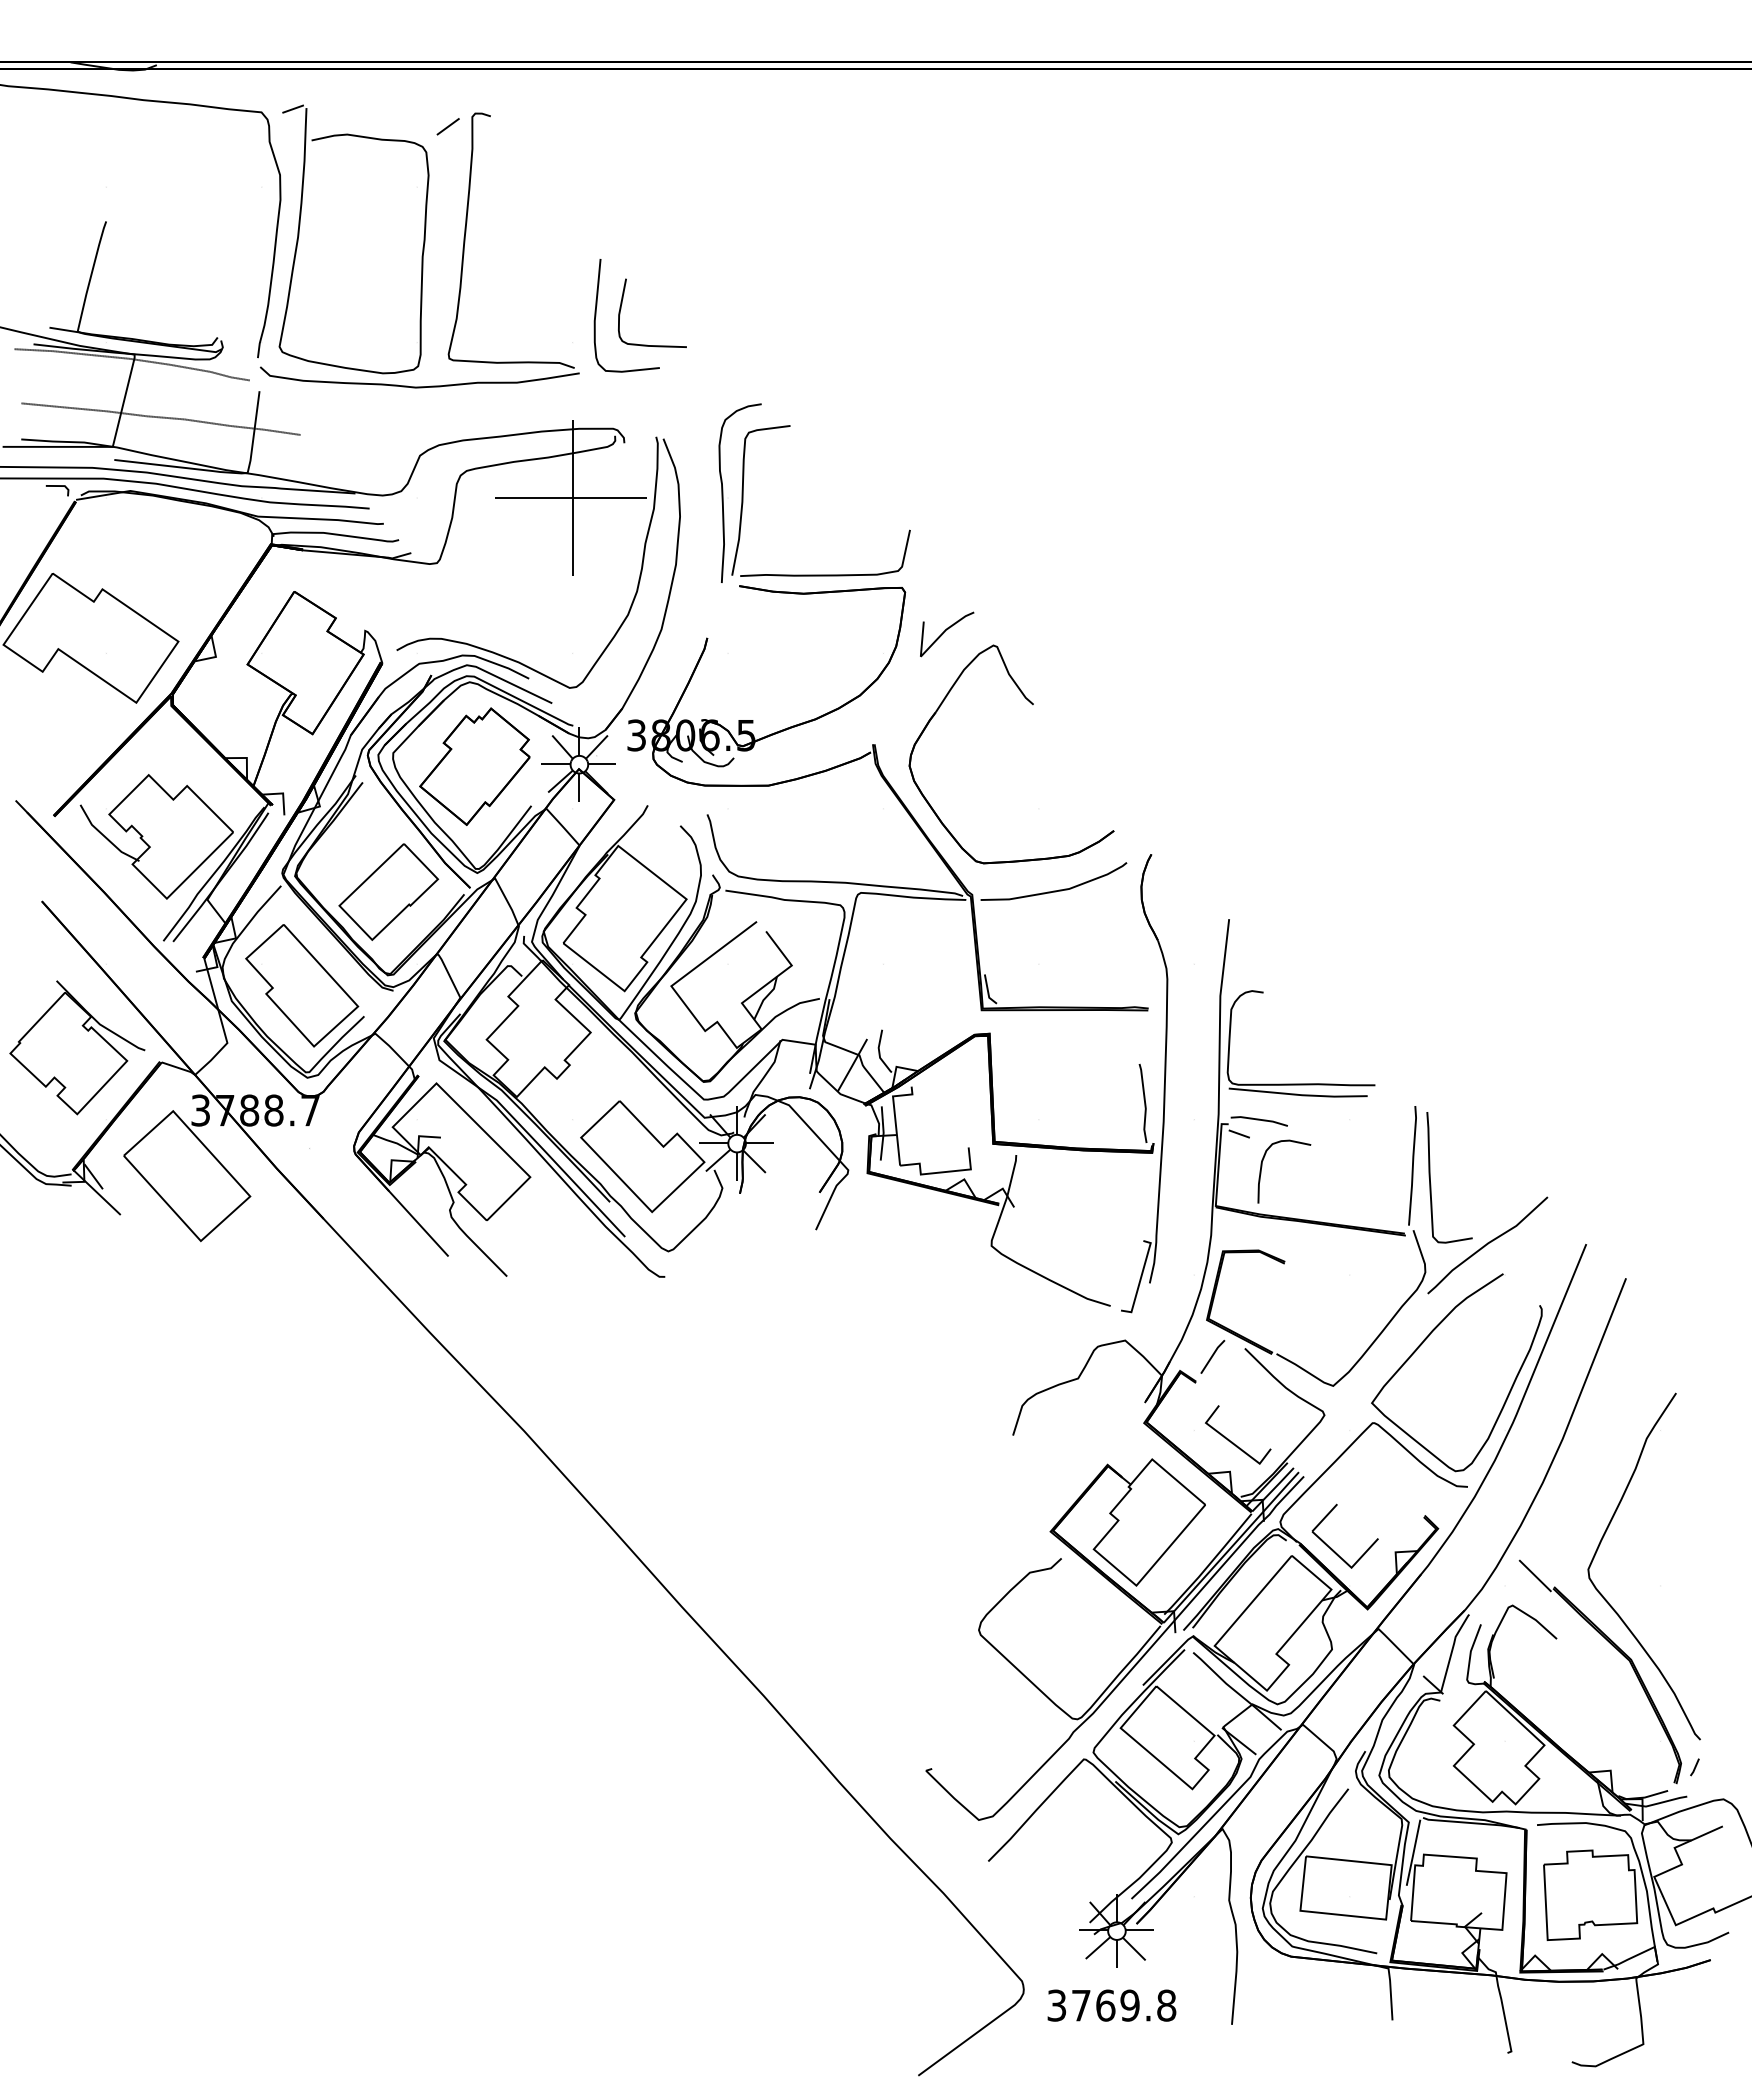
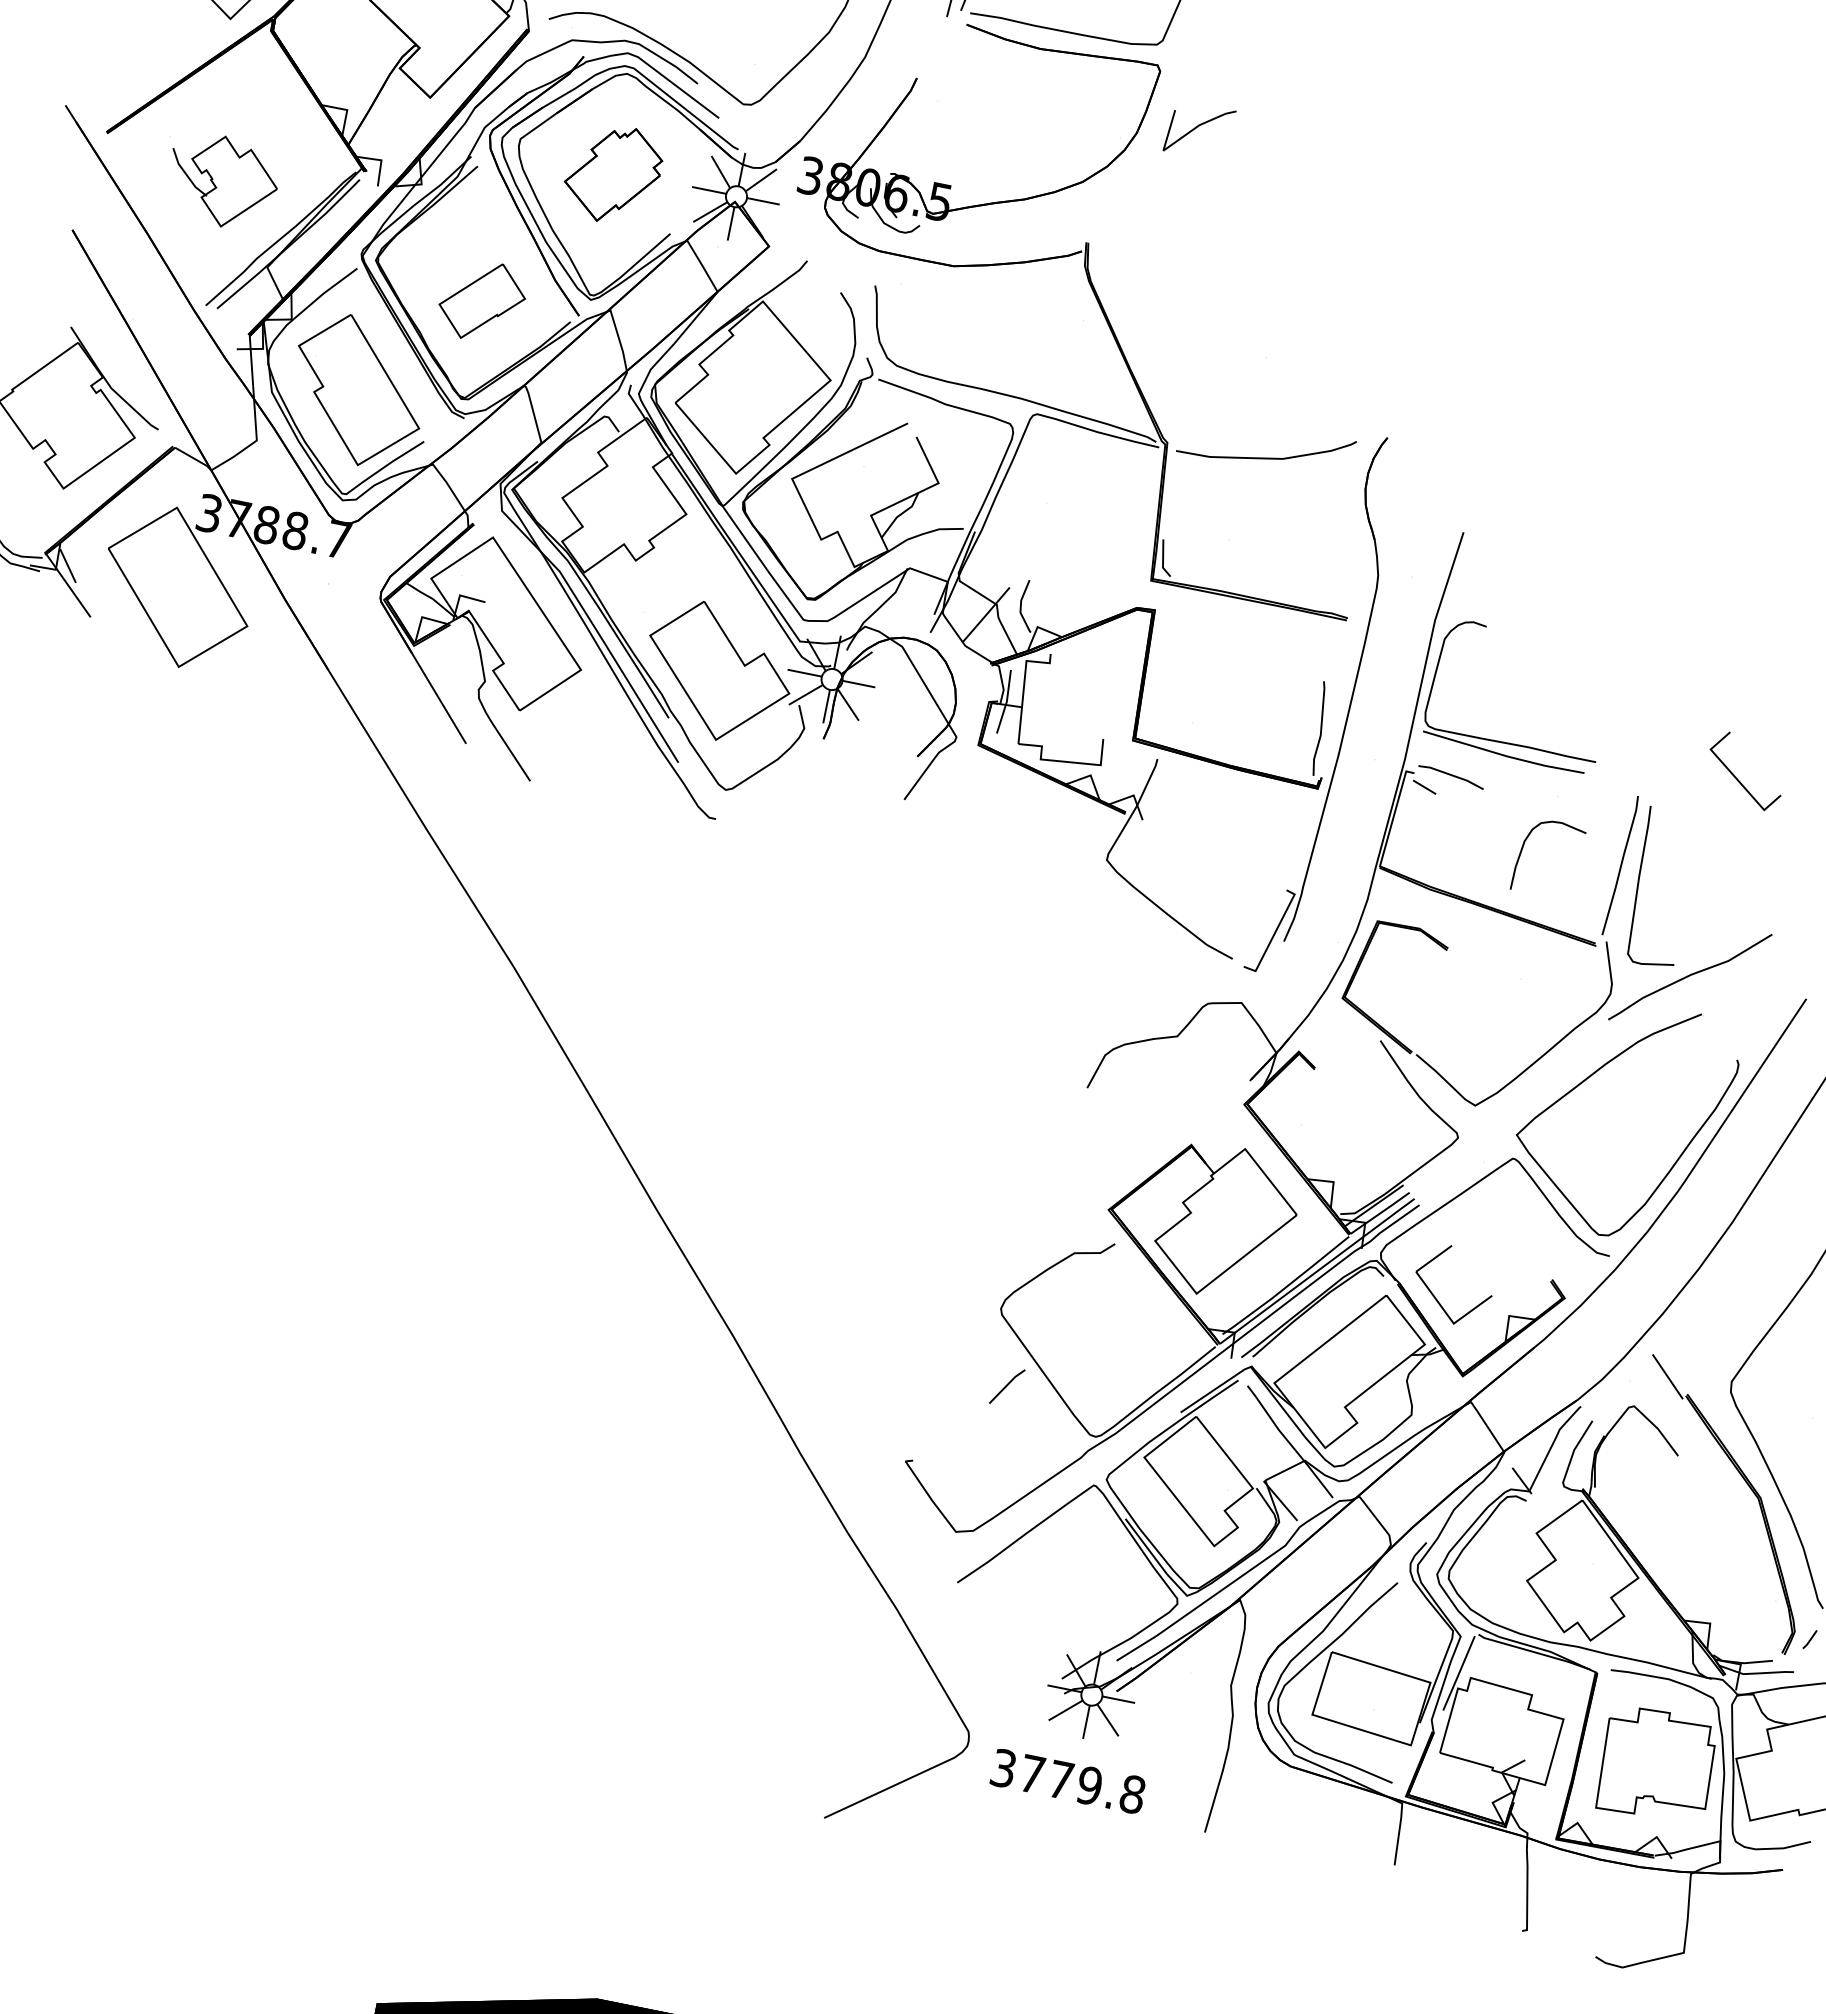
part: (1032, 705) -> (1283, 234), removed
part: (474, 766) -> (612, 174), size x0.7
part: (156, 836) -> (222, 180), size x0.6
part: (388, 891) -> (482, 300), size x0.7
curve: (1262, 1167) -> (1523, 848), moved
line: (1212, 1356) -> (1006, 1386), moved
line: (1232, 1441) -> (1737, 777), moved
text: (1105, 2005) -> (1060, 1779), 3769.8 -> 3779.8

